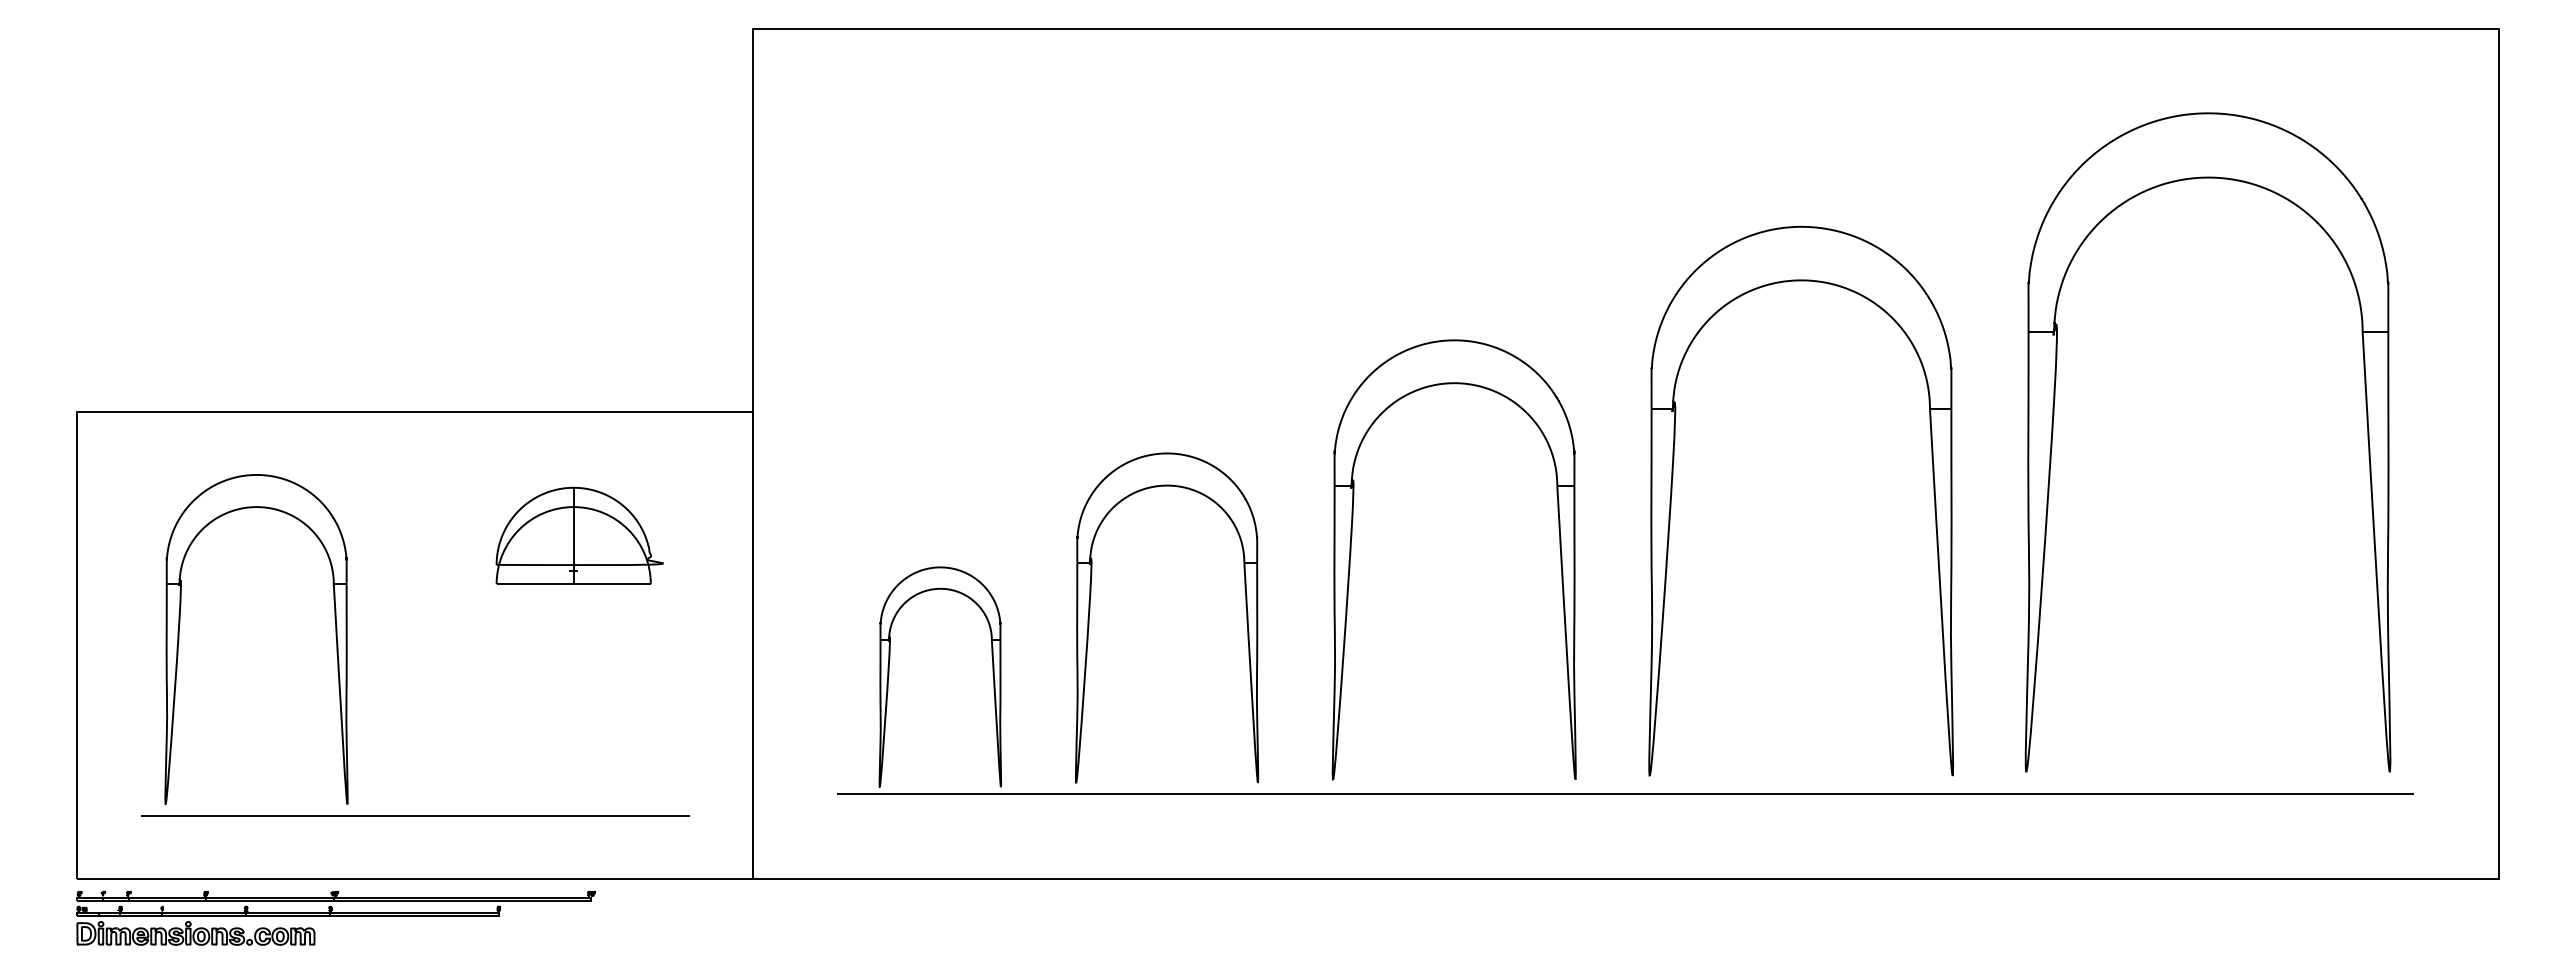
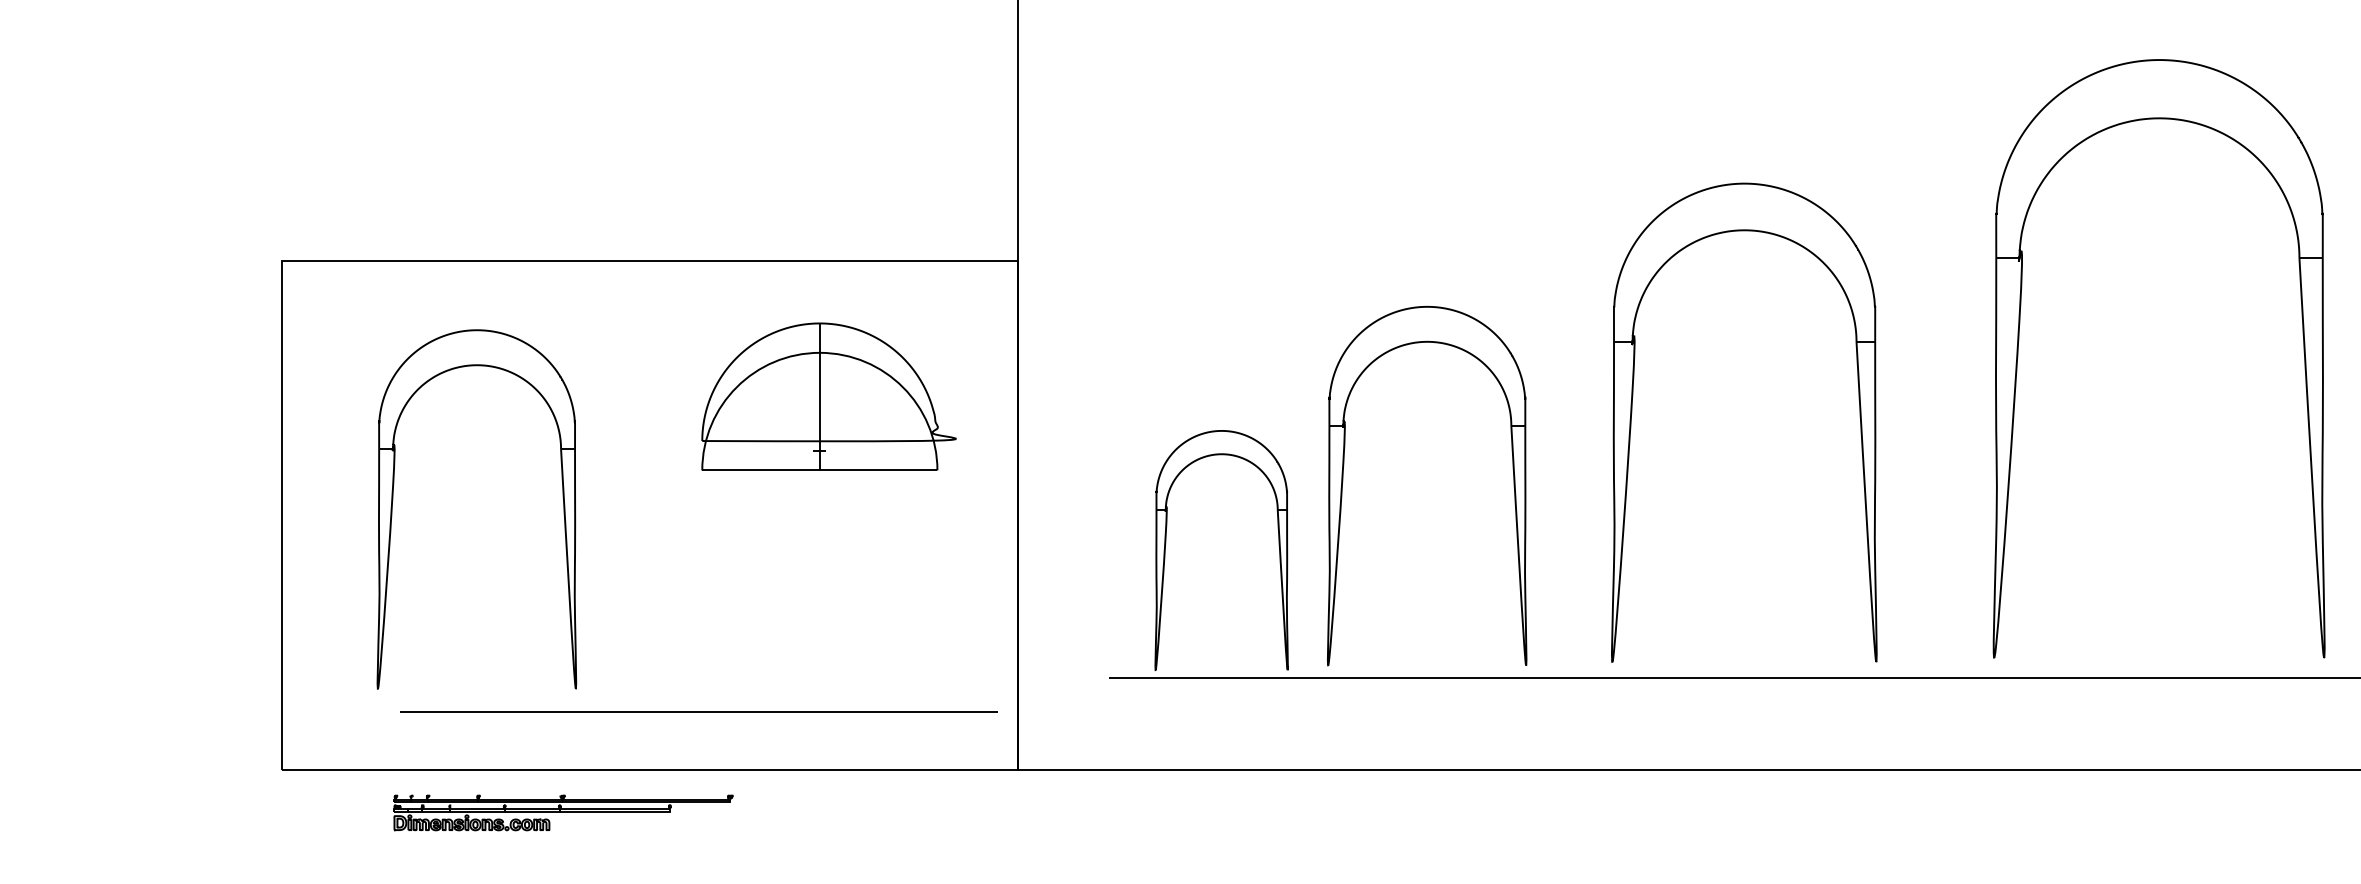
part: (579, 535) -> (828, 396), size x1.4
part: (1351, 554) -> (1632, 416), moved
part: (1090, 611) -> (1343, 478), moved
line: (415, 815) -> (699, 712), moved
part: (335, 917) -> (562, 812), size x0.6

